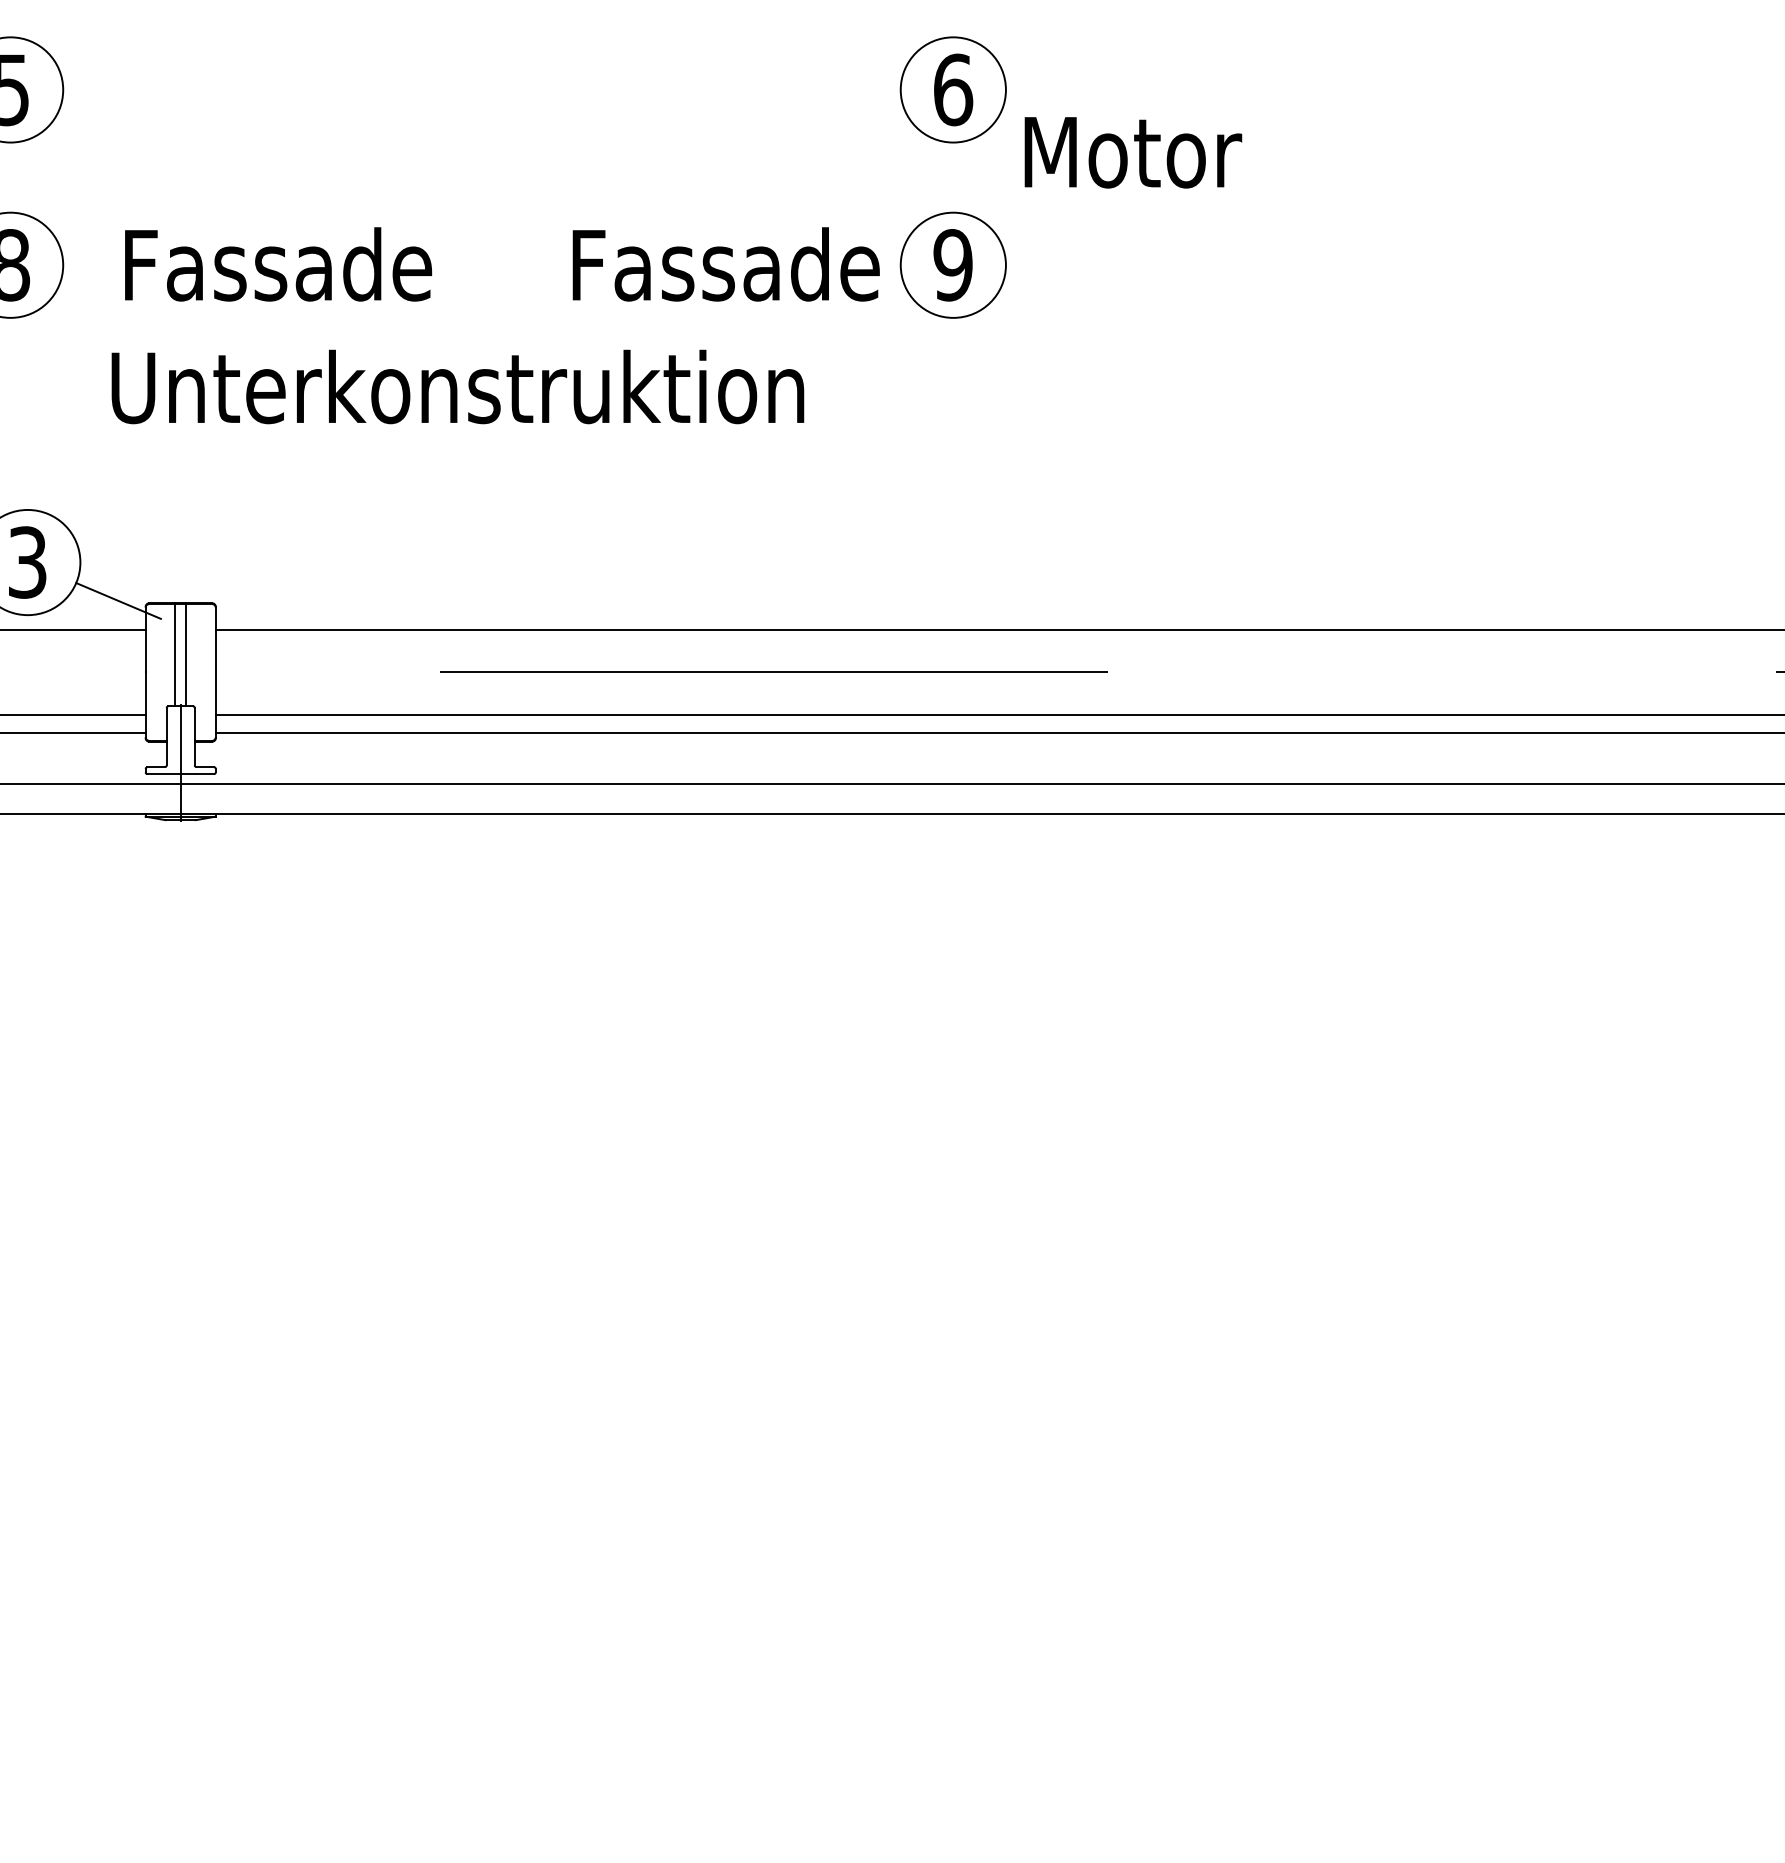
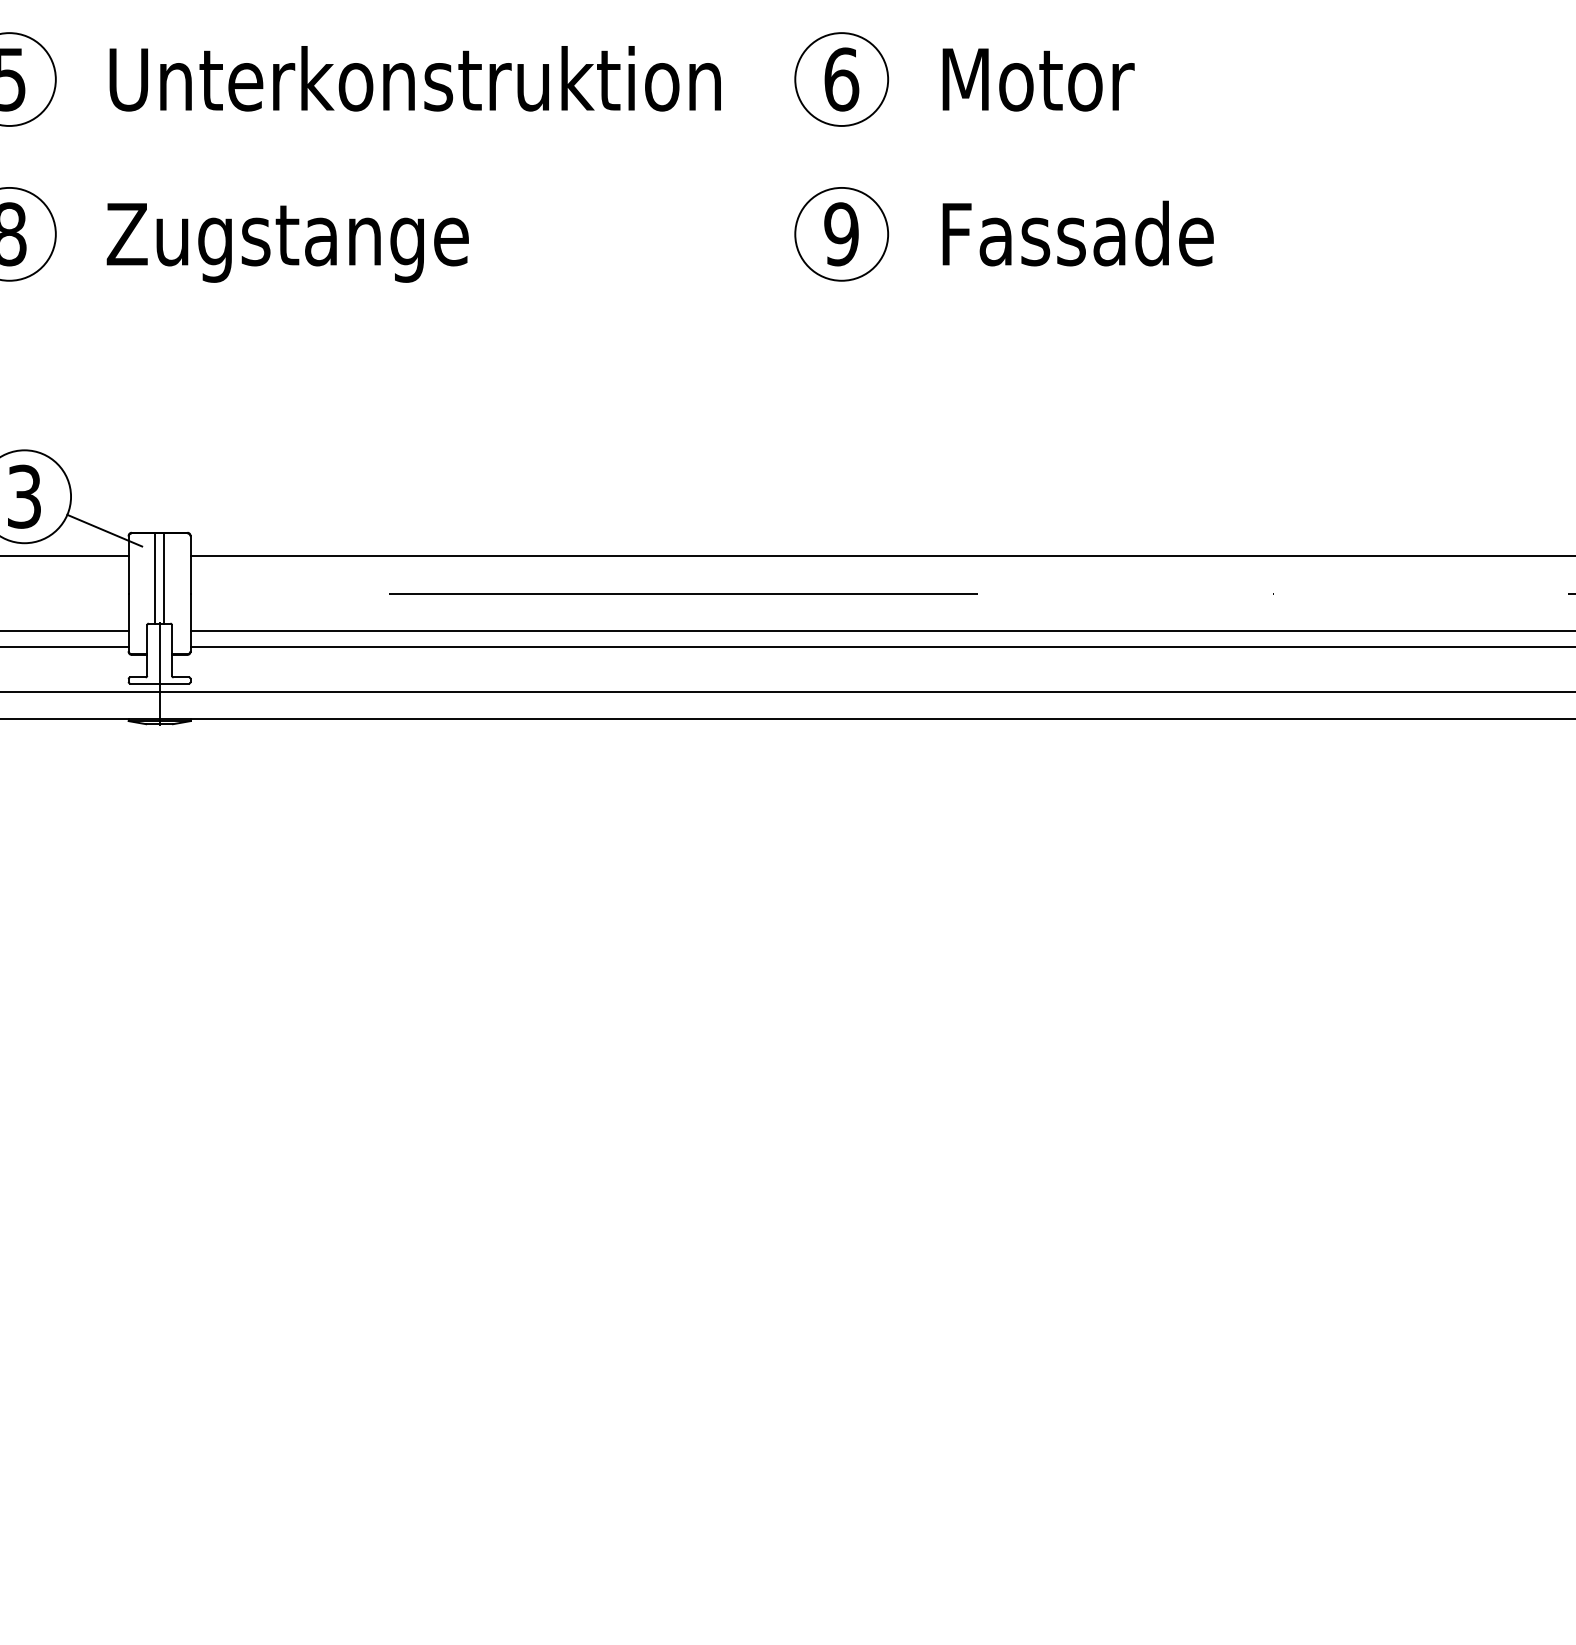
text: (1133, 152) -> (1038, 79), moved
text: (725, 264) -> (1077, 233), moved
text: (325, 273) -> (287, 241), Fassade -> Zugstange
text: (456, 386) -> (414, 78), moved

